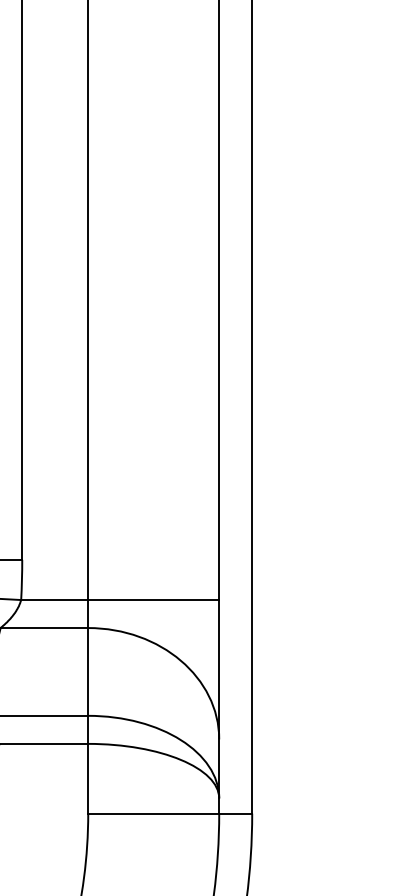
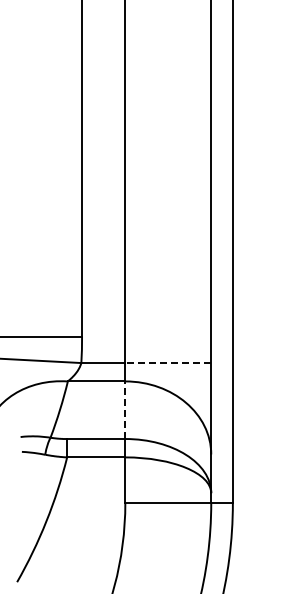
line: (154, 600) -> (168, 363), solid -> dashed
line: (88, 672) -> (125, 410), solid -> dashed

